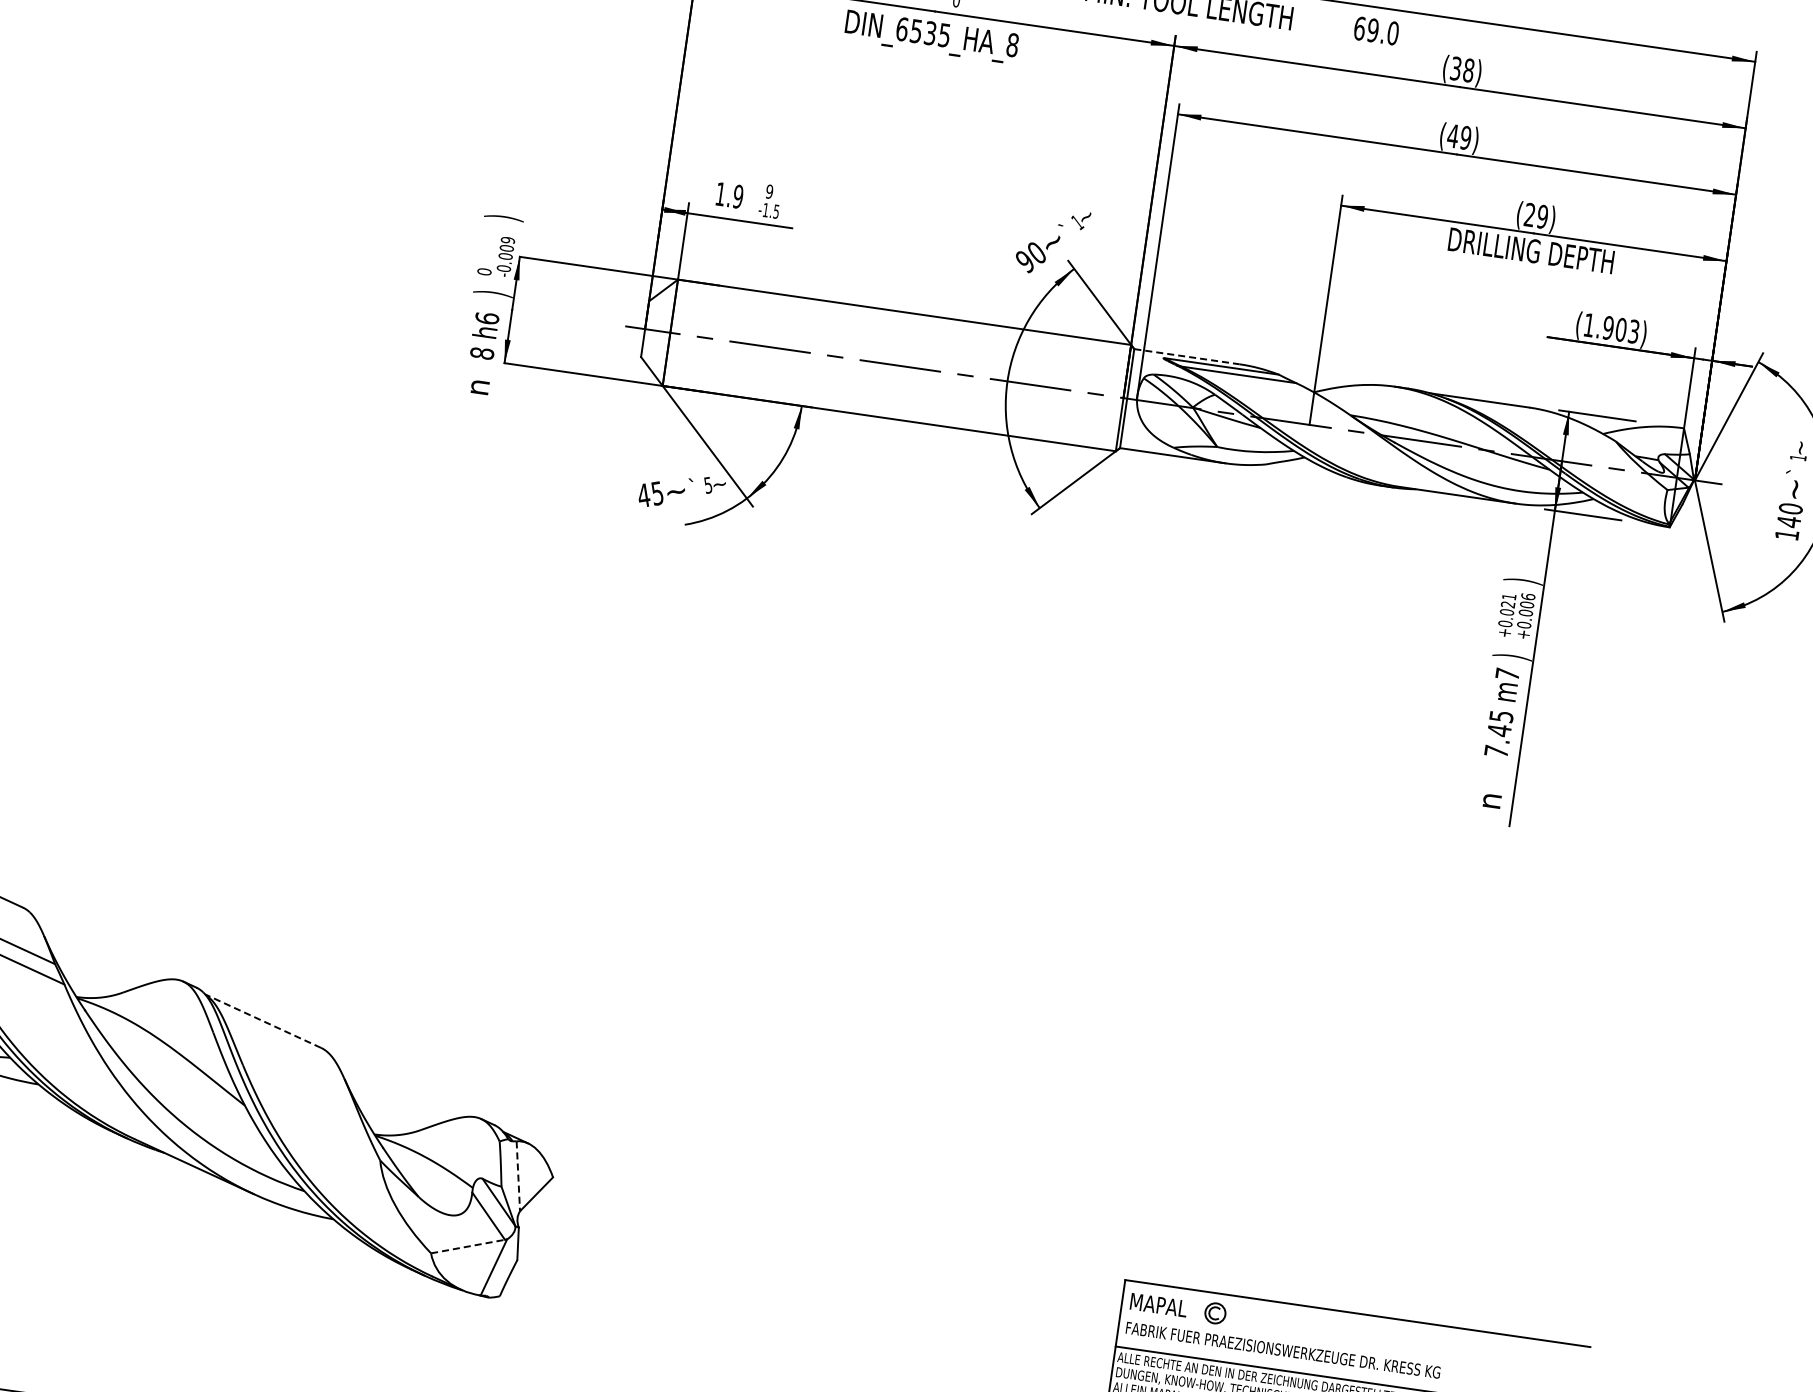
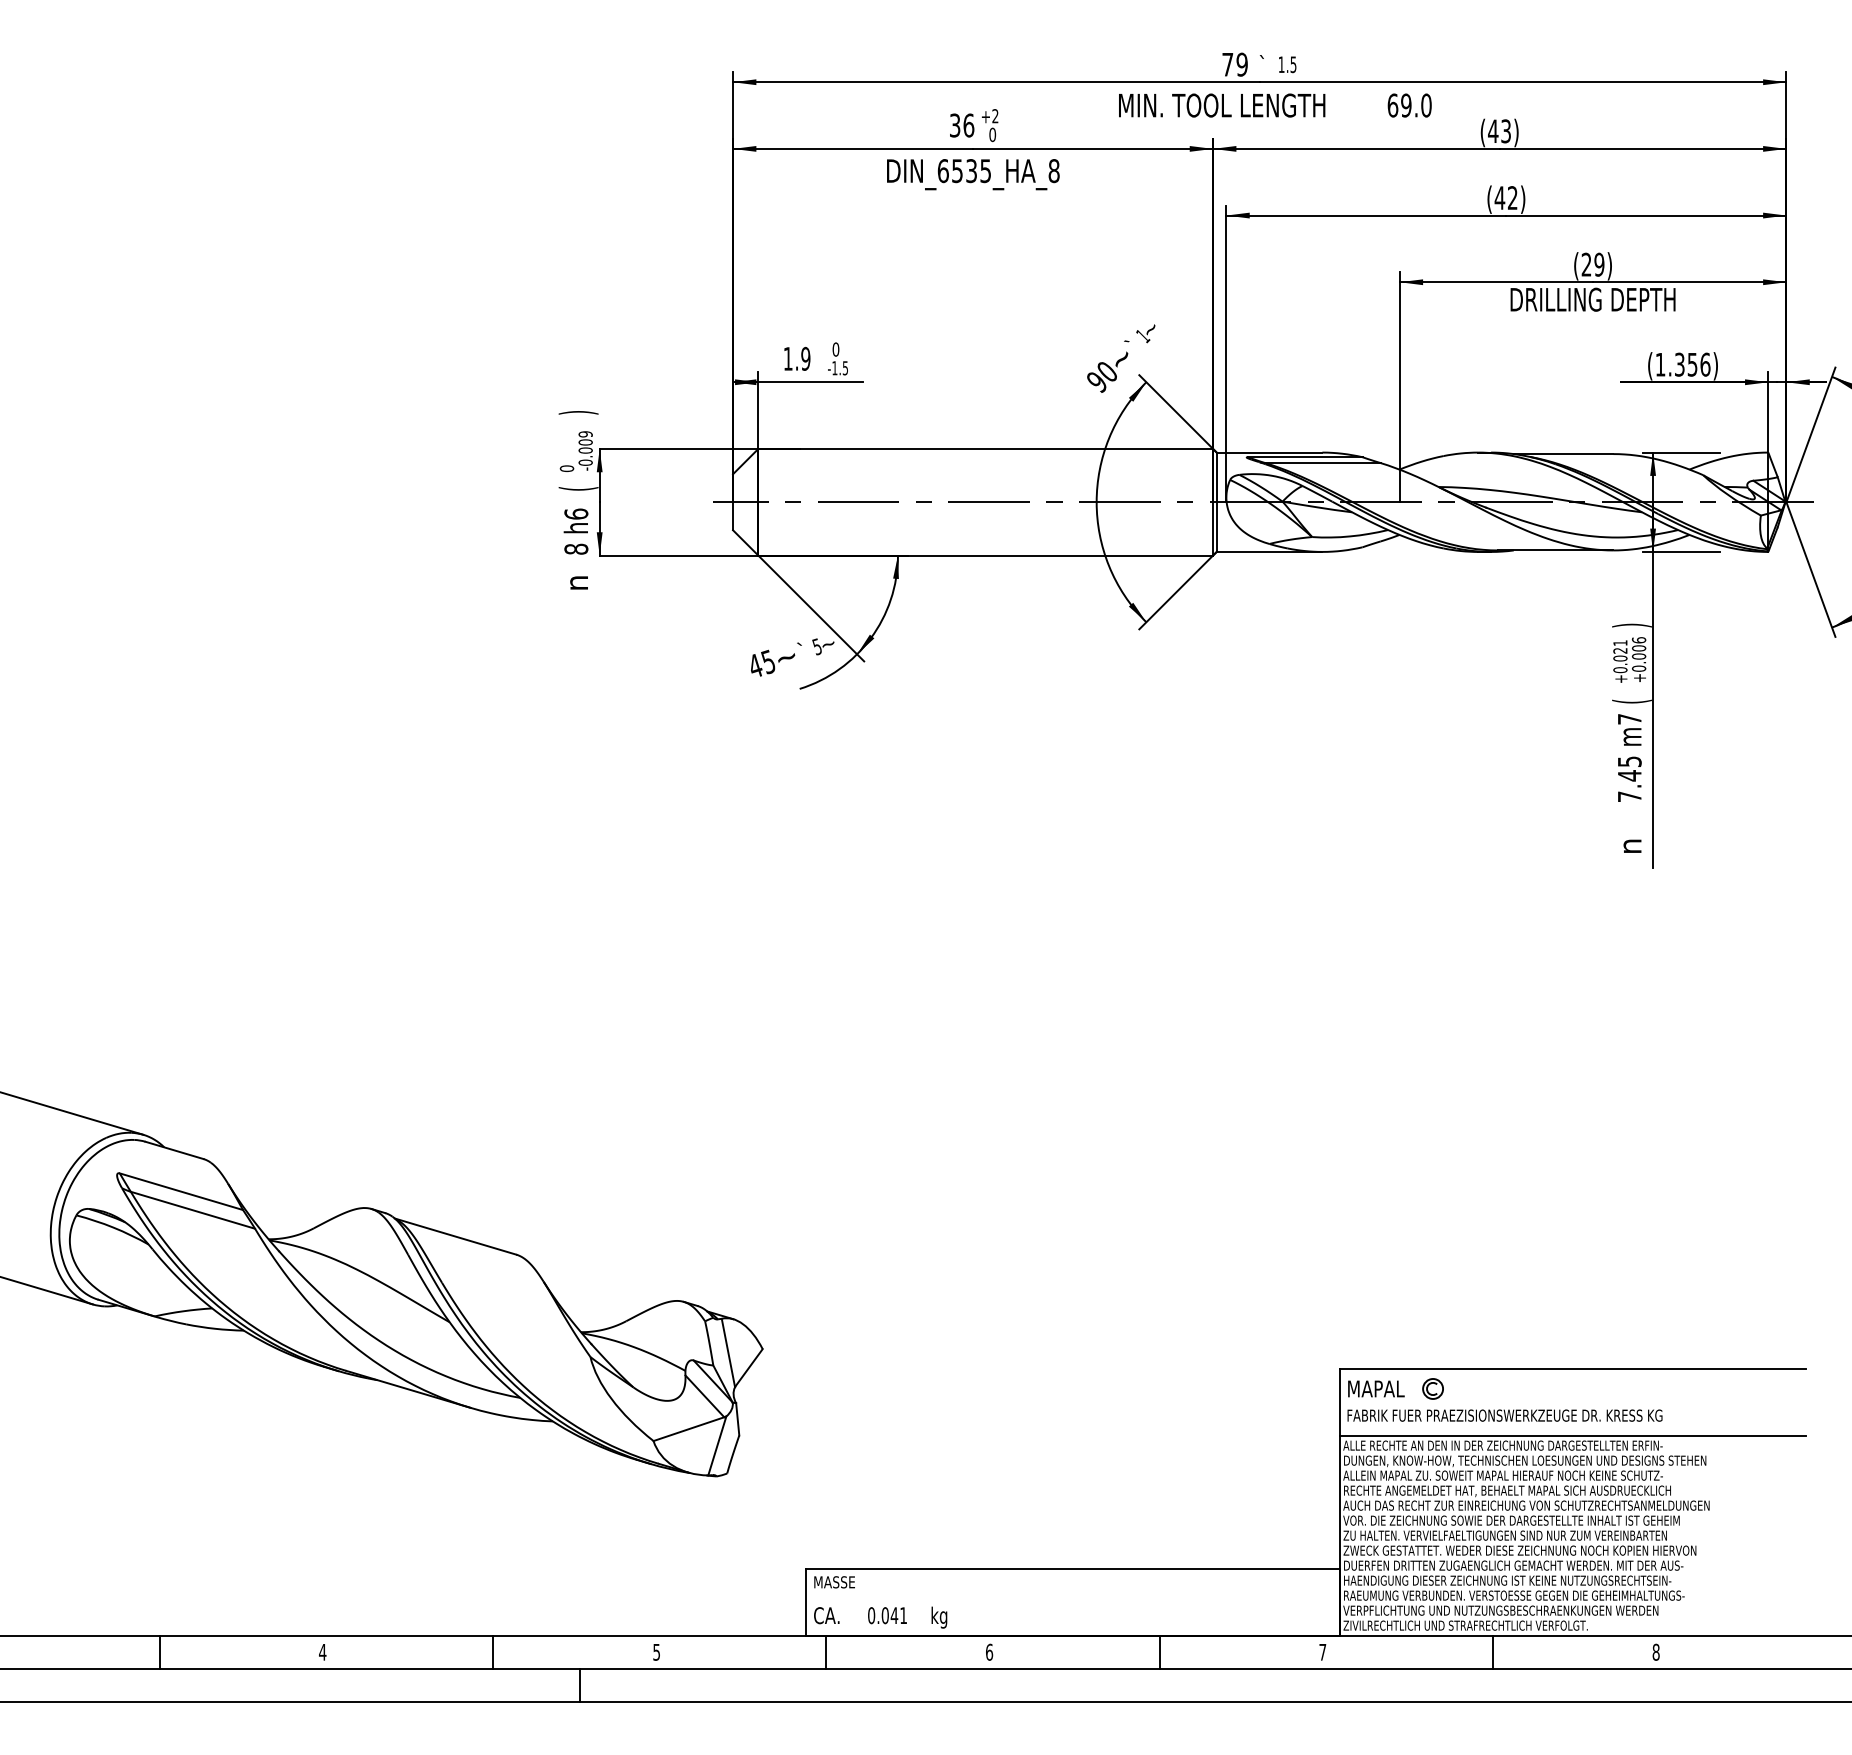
text: (1462, 69) -> (1499, 131), (38) -> (43)
text: (1465, 138) -> (1512, 198), (49) -> (42)
text: (769, 191) -> (835, 349), 9 -> 0
text: (493, 293) -> (578, 488), ) -> (
text: (1621, 329) -> (1692, 364), (1.903) -> (1.356)
line: (1186, 356) -> (1269, 452), dashed -> solid
text: (1511, 656) -> (1631, 701), ) -> (
line: (263, 1021) -> (455, 1236), dashed -> solid
line: (518, 1176) -> (728, 1353), dashed -> solid
line: (468, 1247) -> (689, 1429), dashed -> solid

